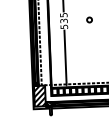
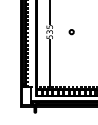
hatch: (40, 95) -> (26, 95), removed

